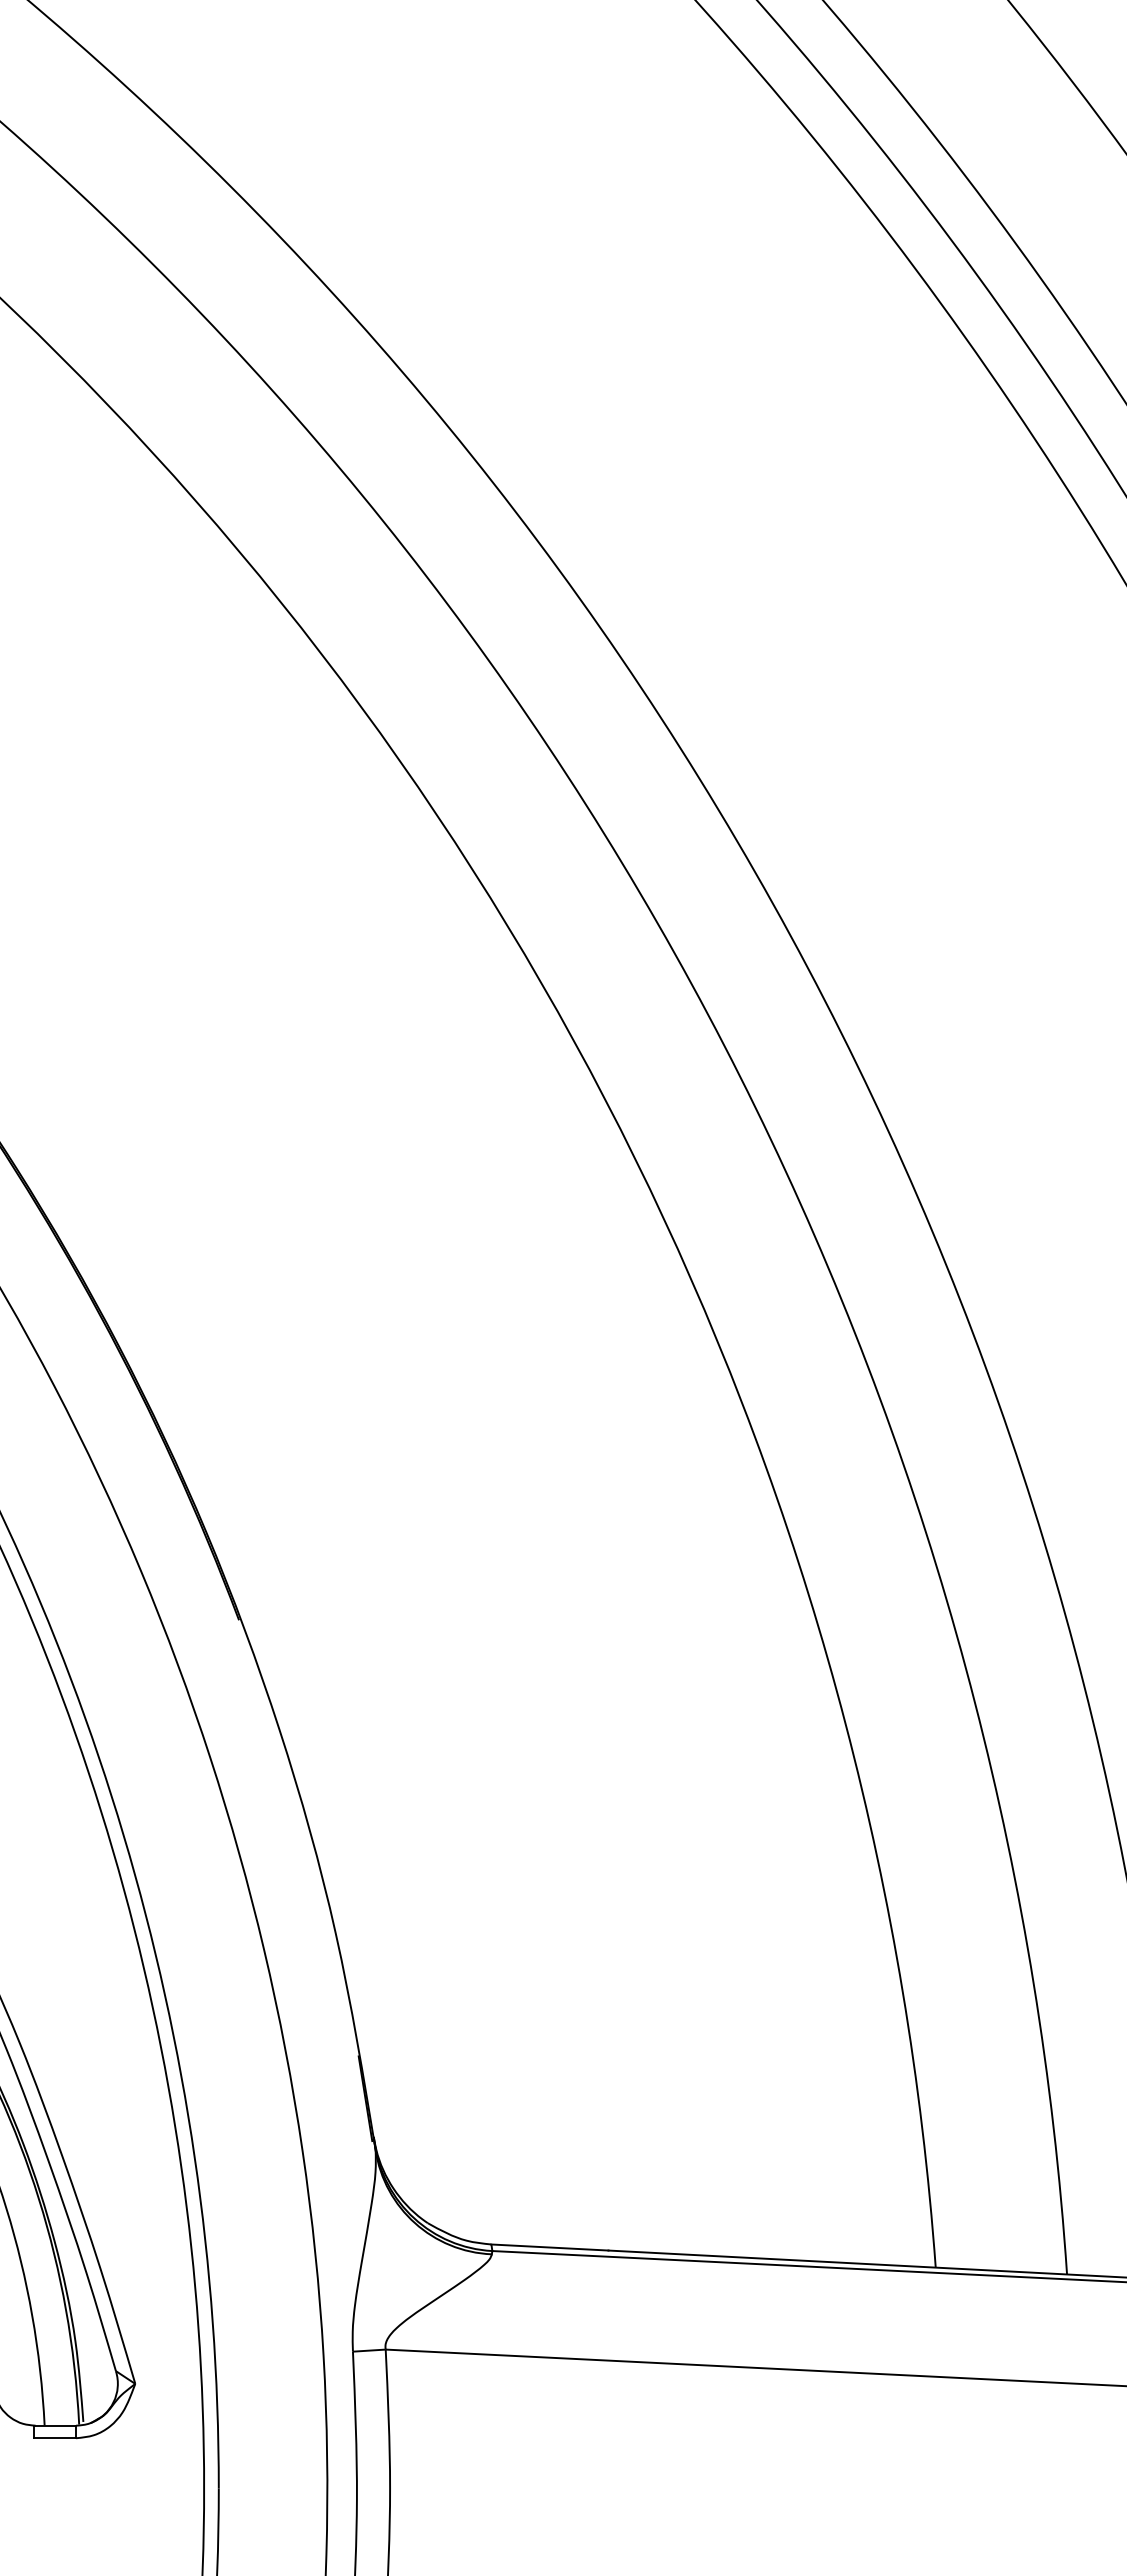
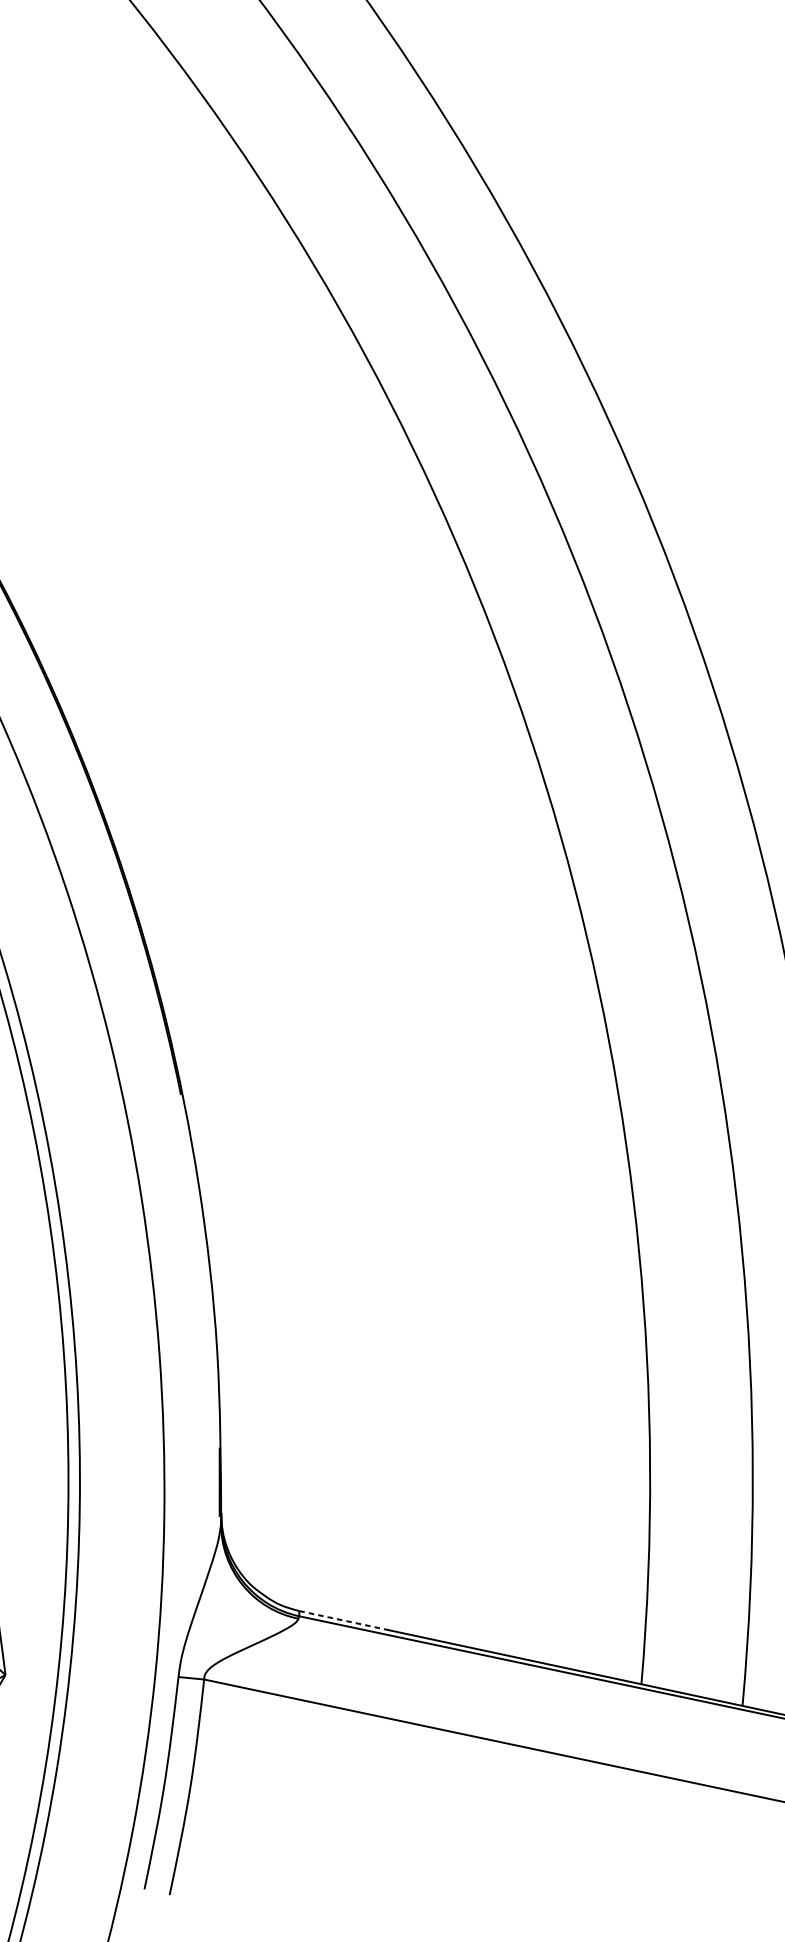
line: (549, 2247) -> (344, 1620), solid -> dashed

